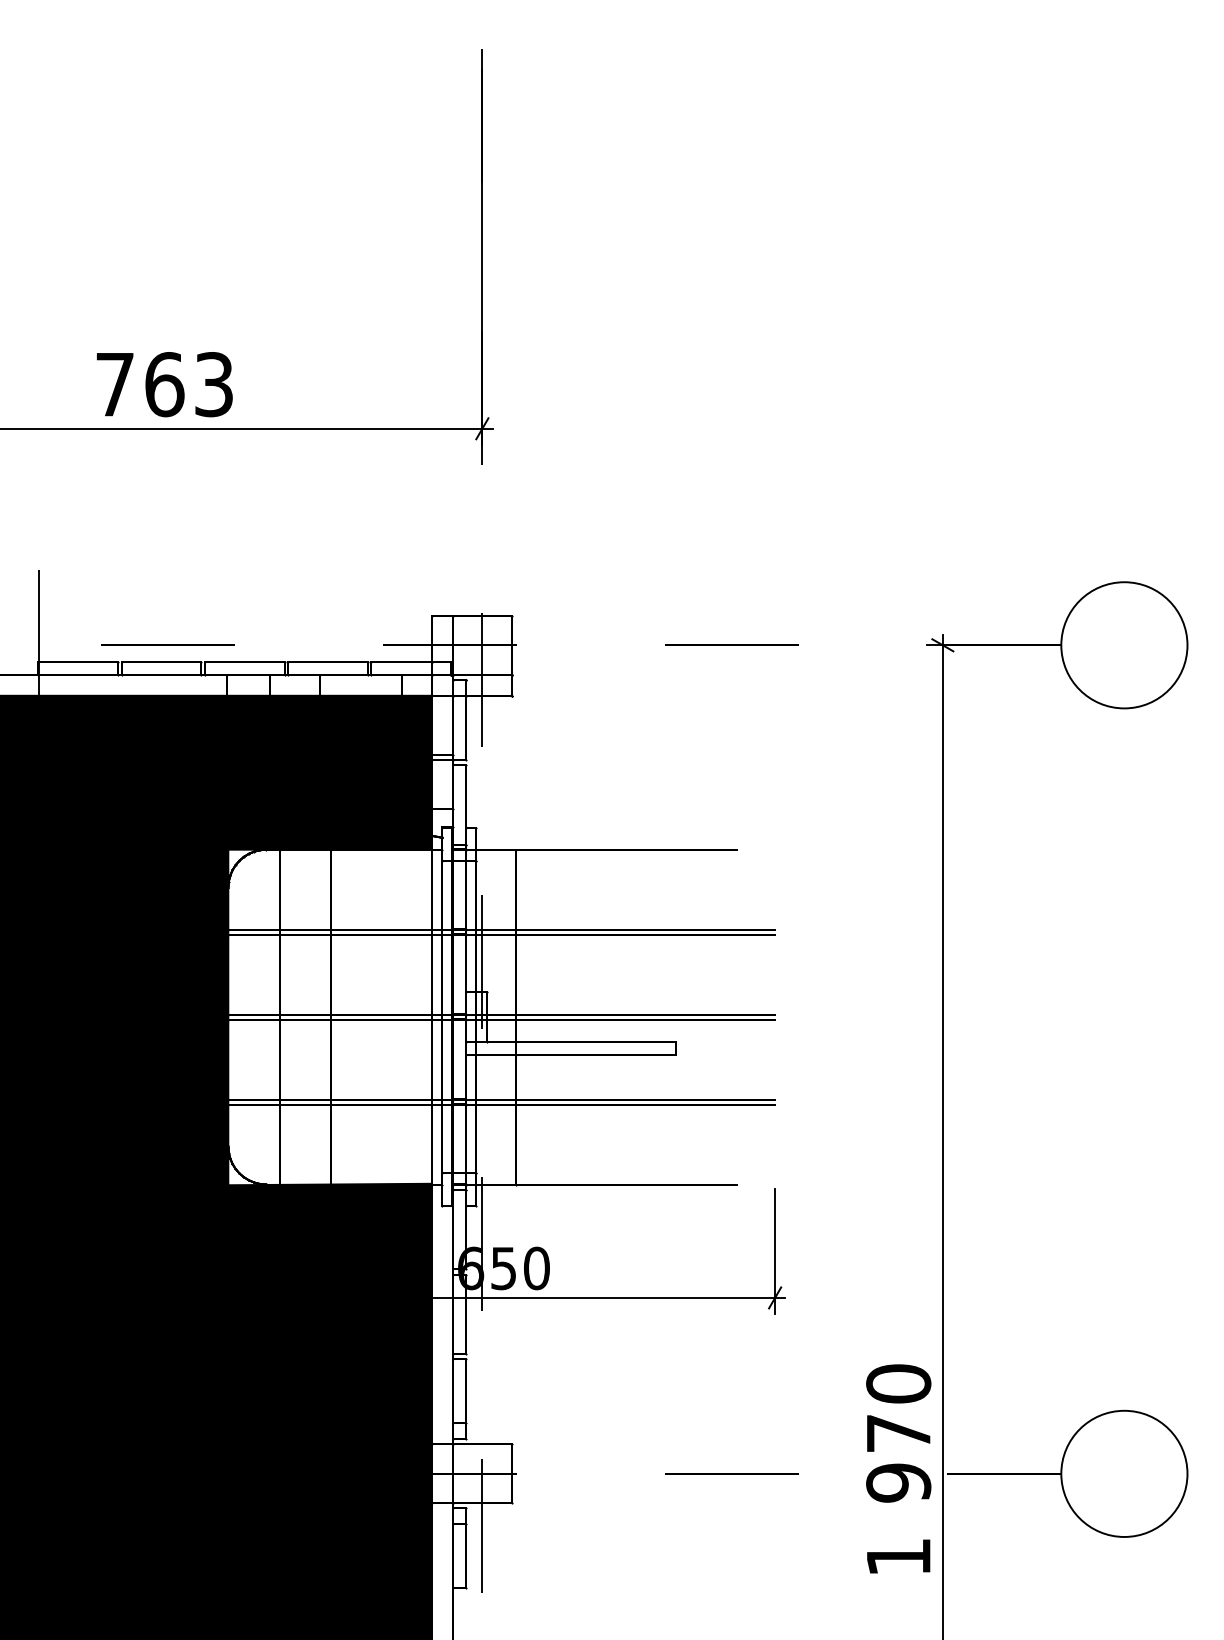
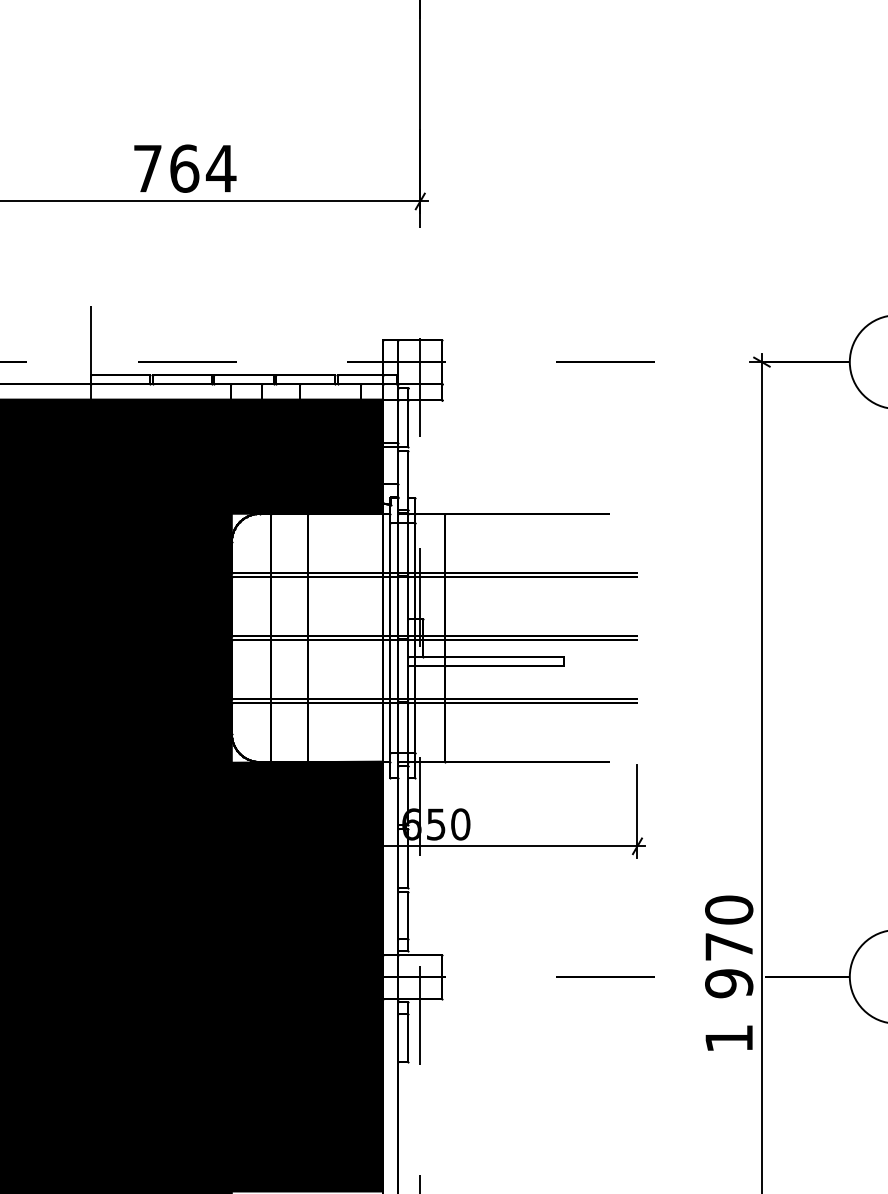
text: (213, 384) -> (220, 168), 763 -> 764

